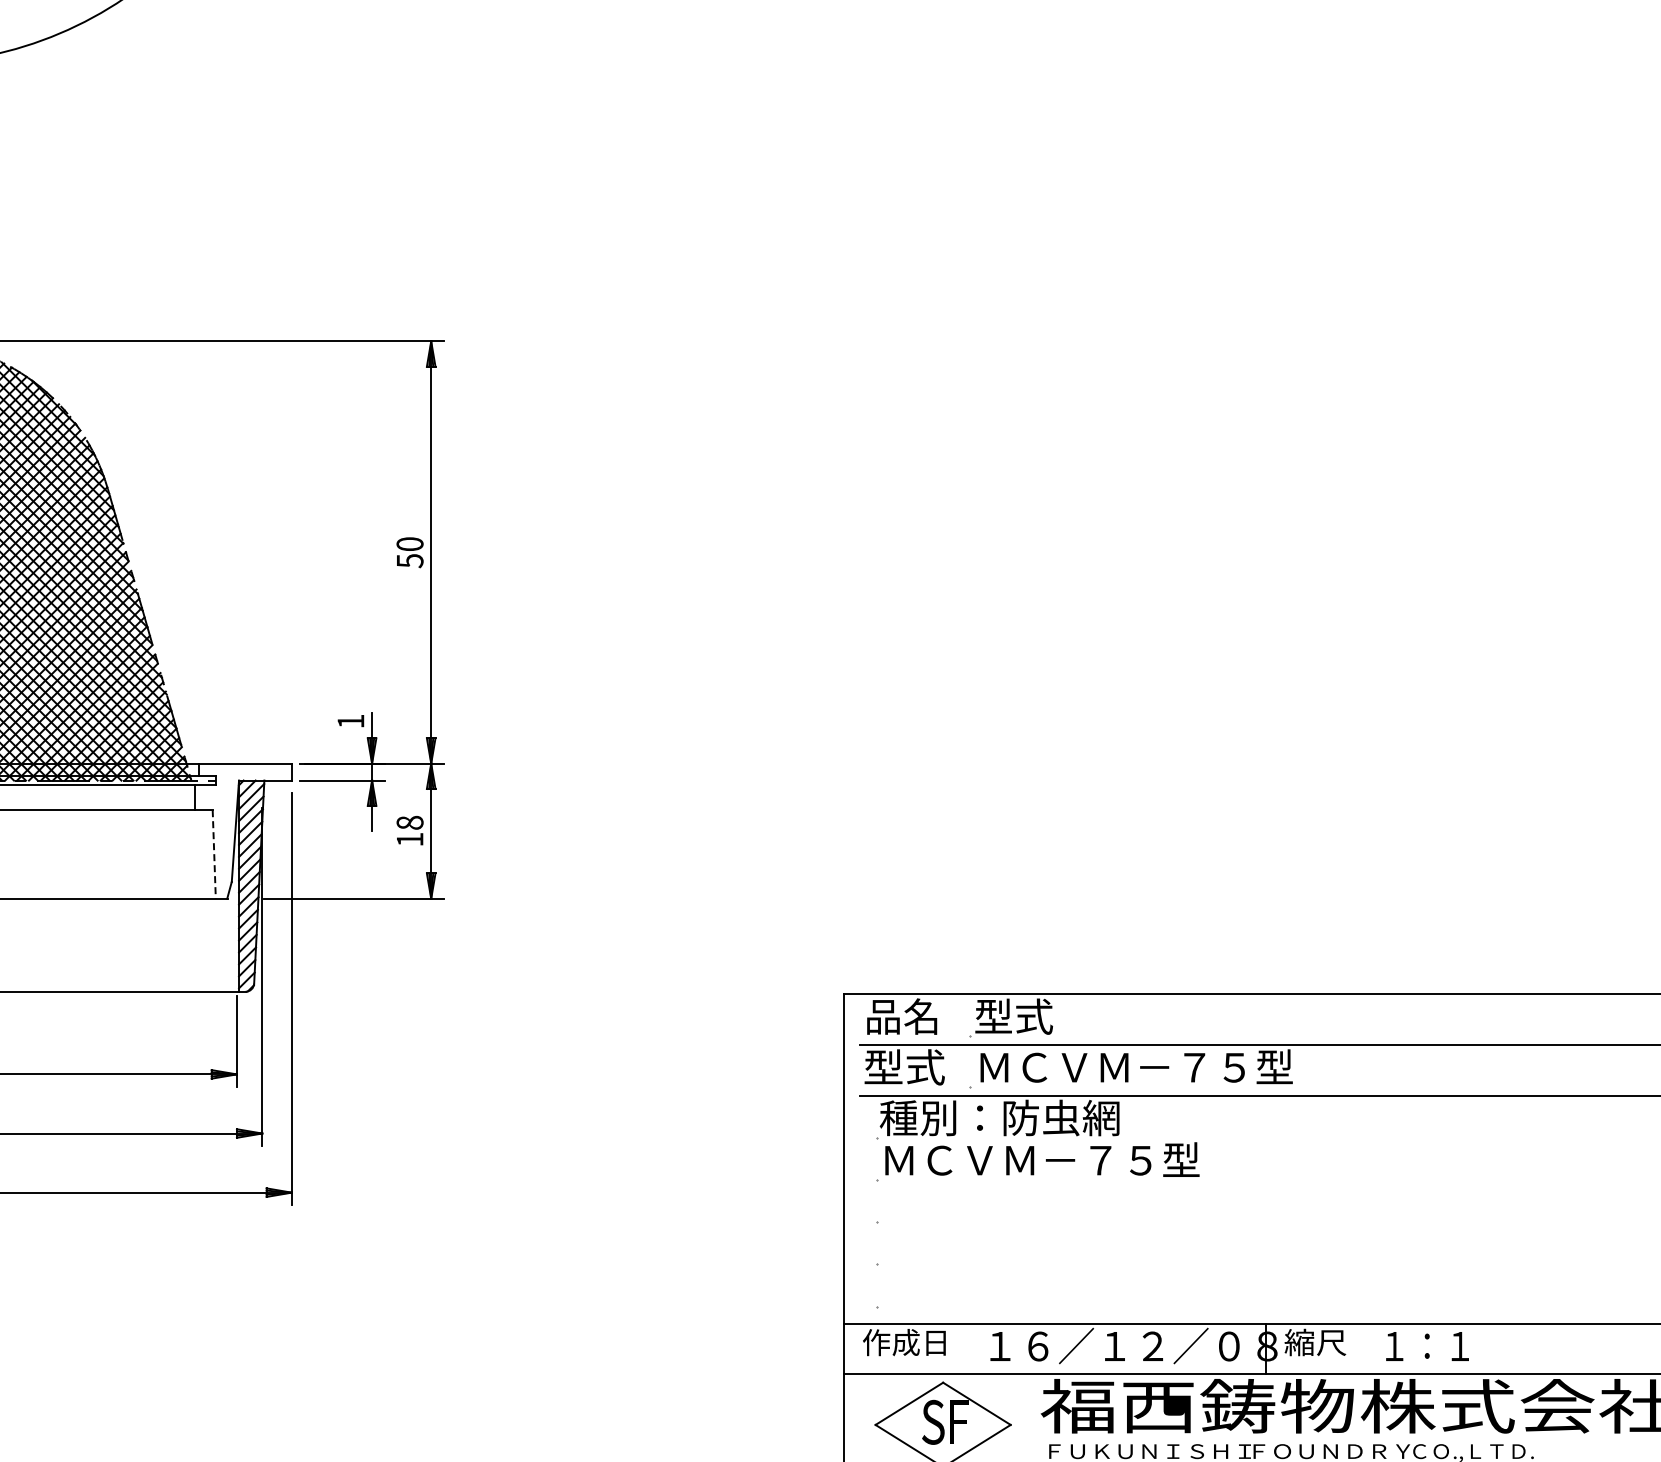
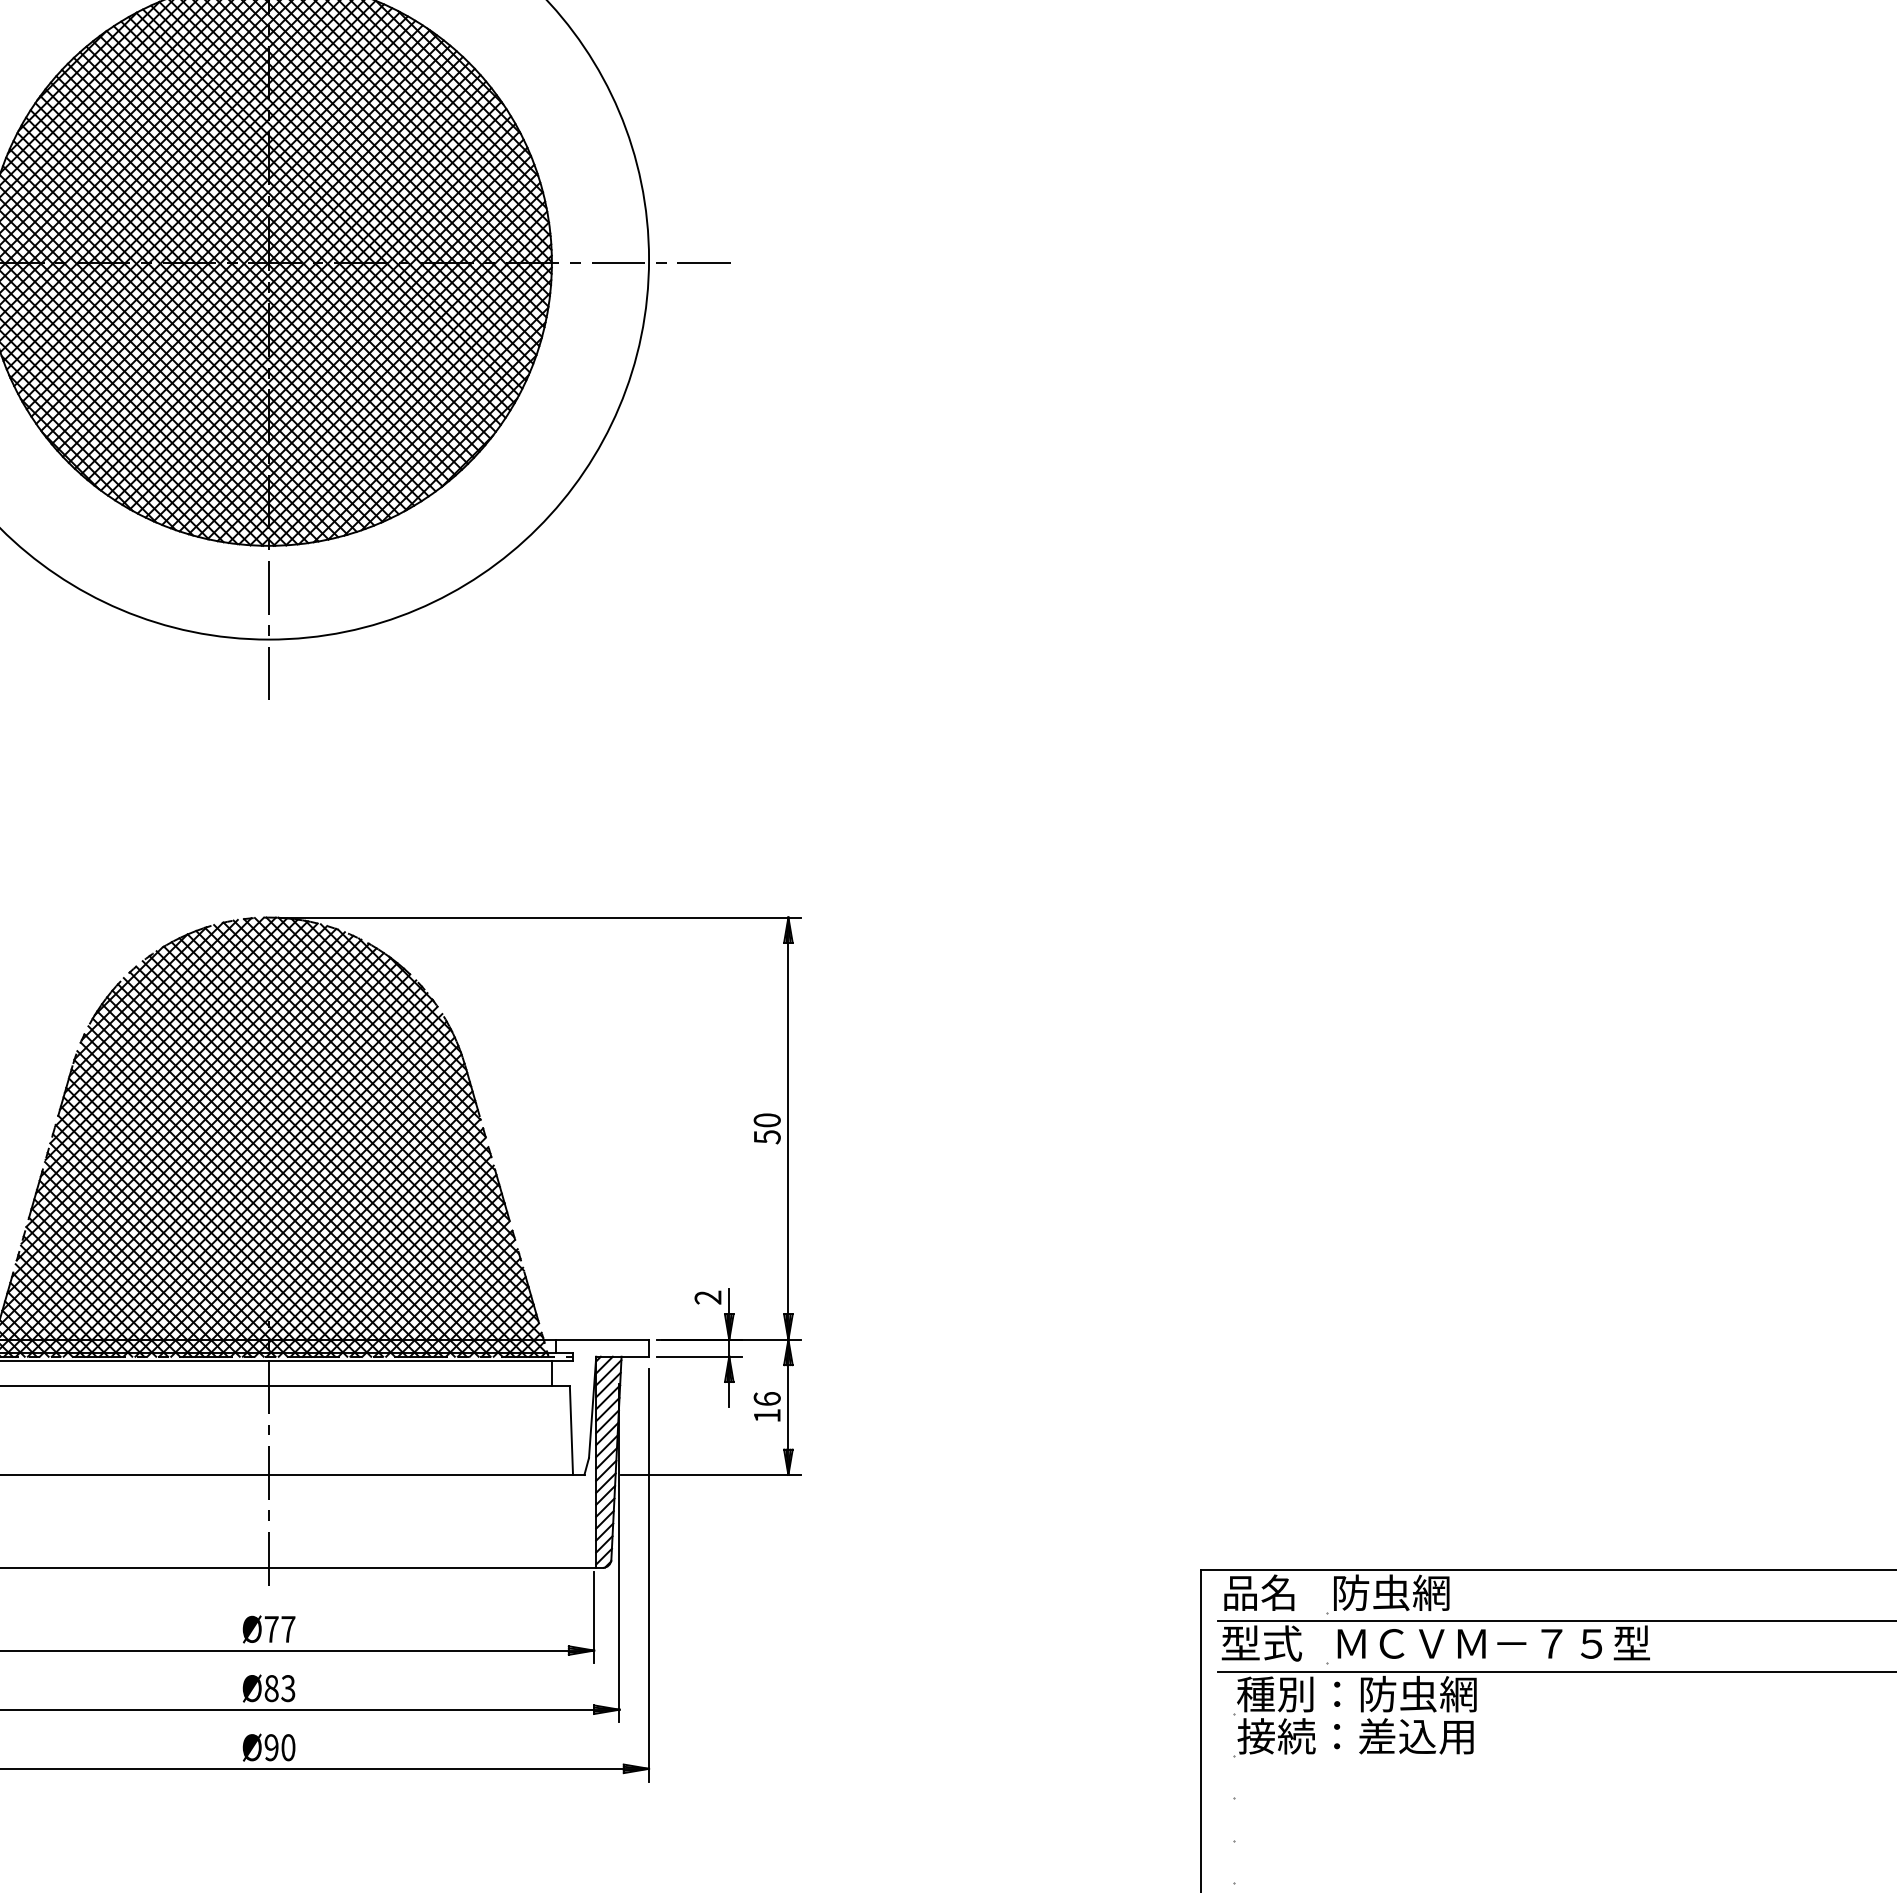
text: (350, 721) -> (707, 1297), 1 -> 2
text: (409, 822) -> (766, 1398), 18 -> 16
line: (214, 855) -> (571, 1431), dashed -> solid
text: (1033, 1016) -> (1390, 1592), 型式 -> 防虫網
text: (1039, 1160) -> (1396, 1736), ＭＣＶＭ－７５型 -> 接続：差込用

